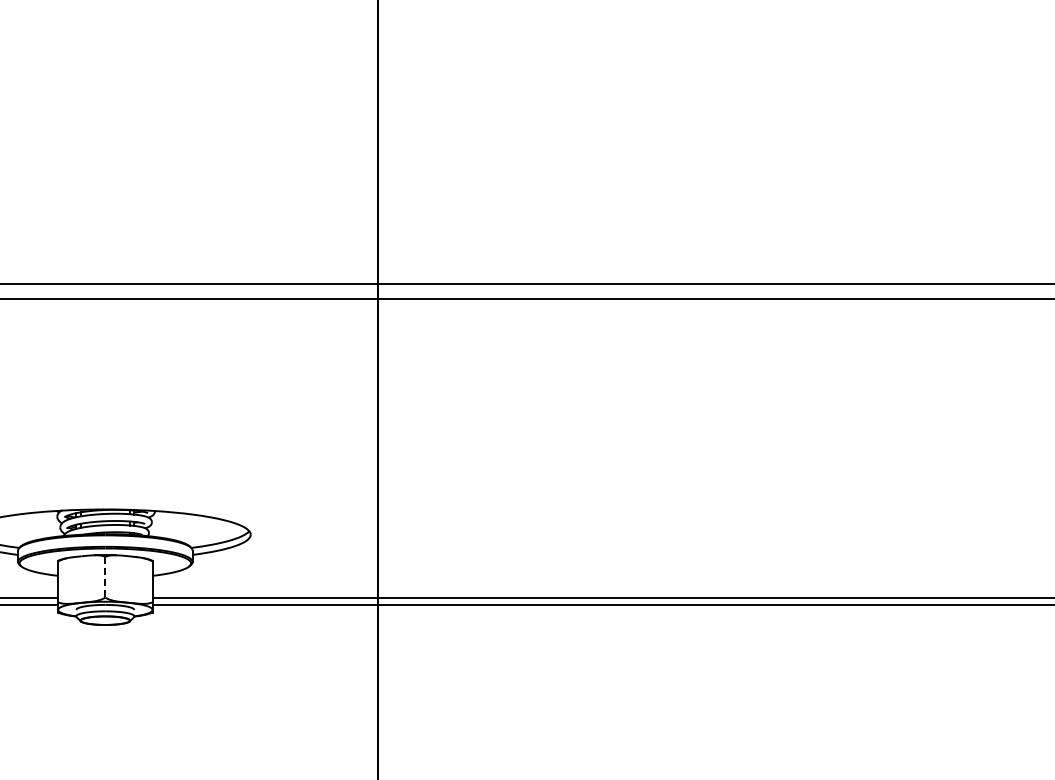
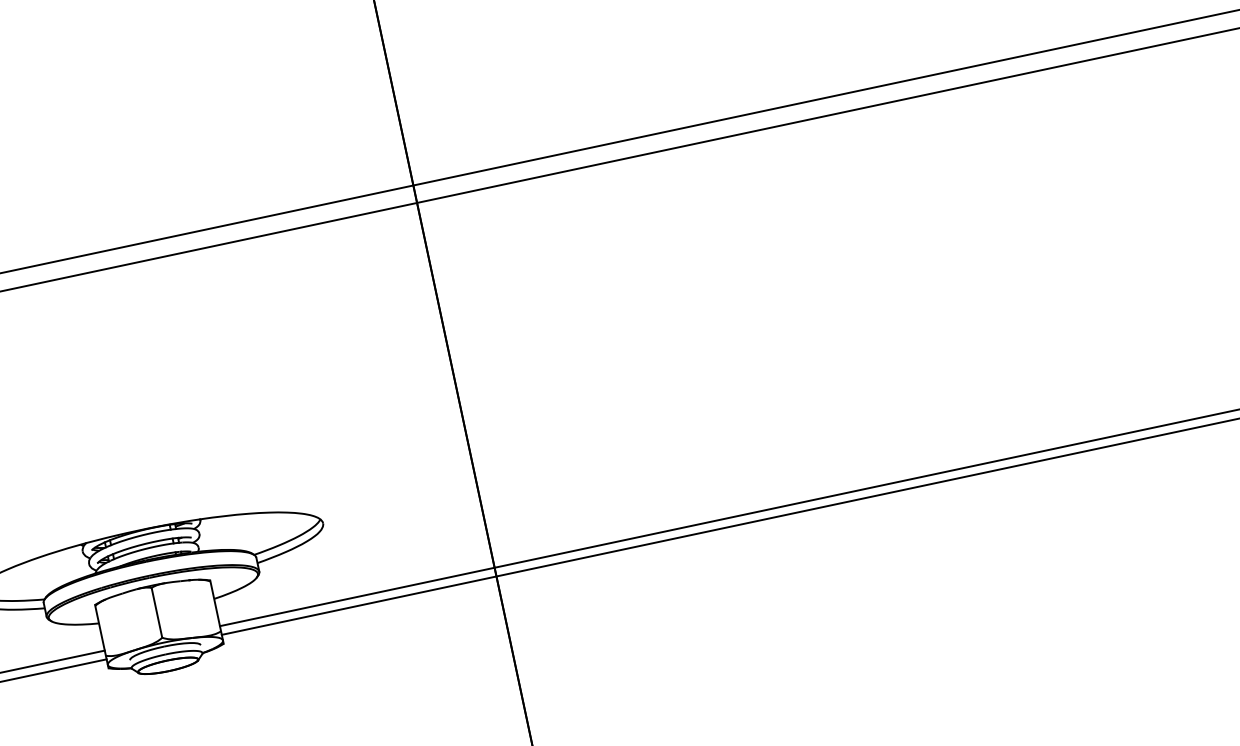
line: (105, 577) -> (157, 613), dashed -> solid

